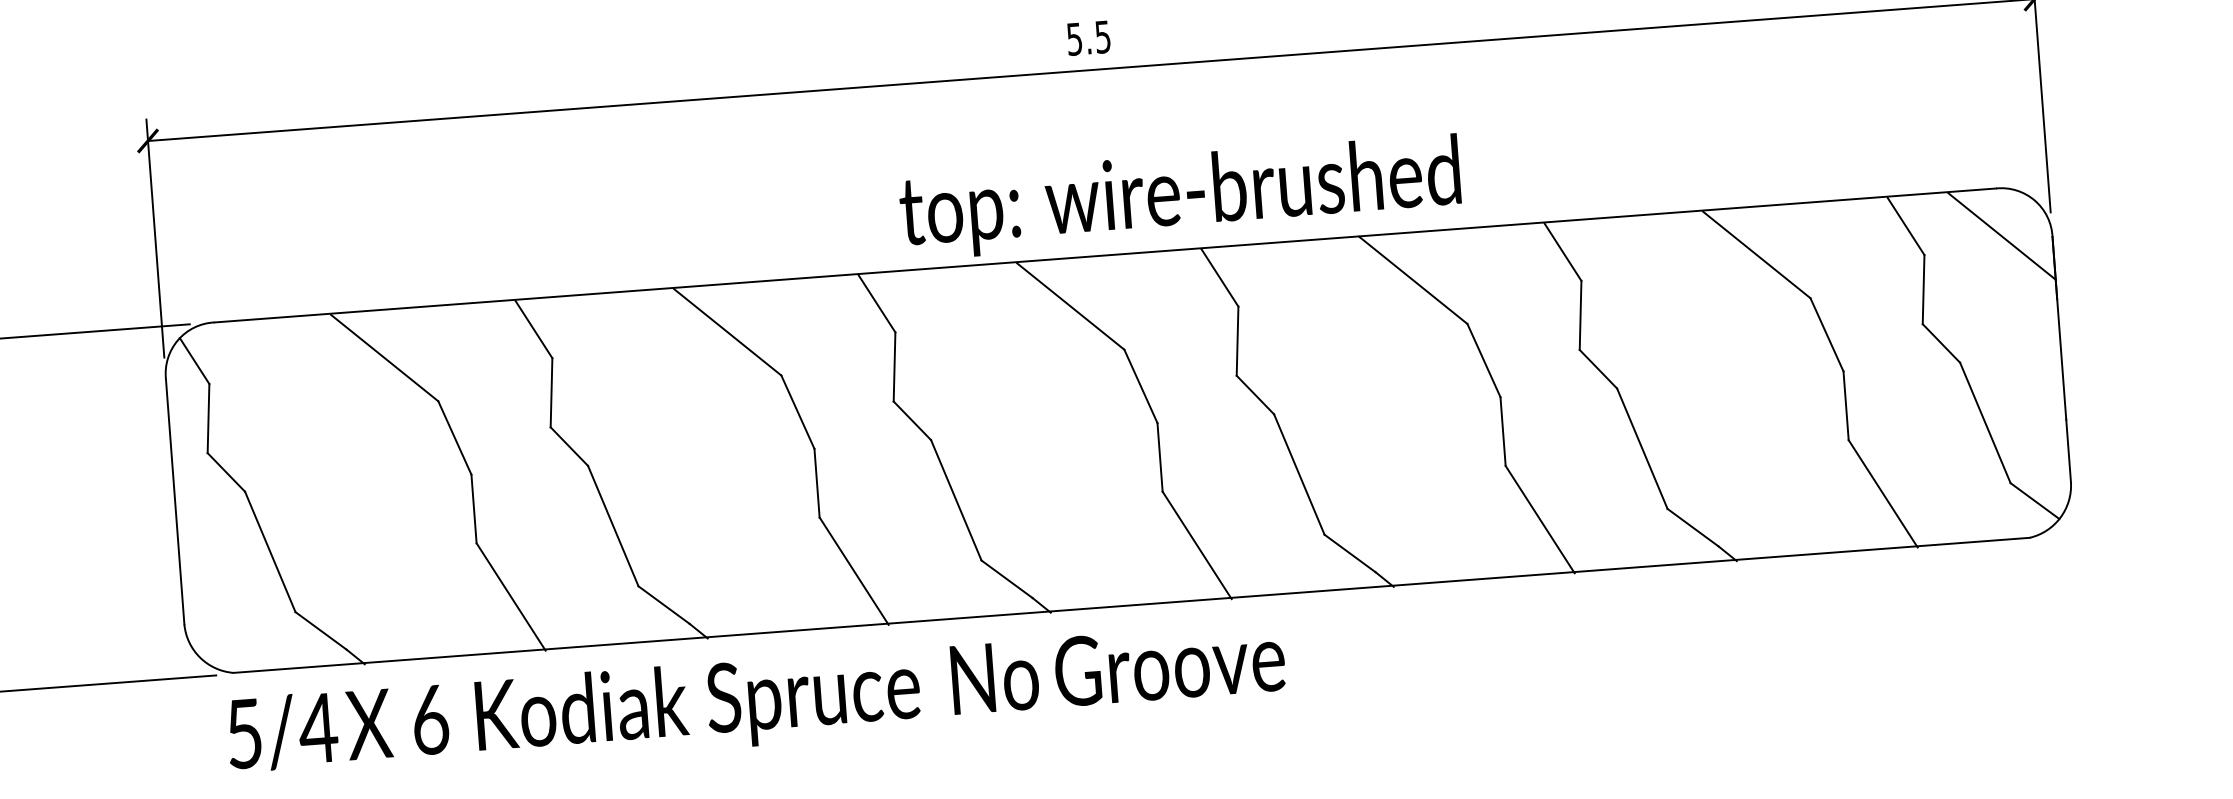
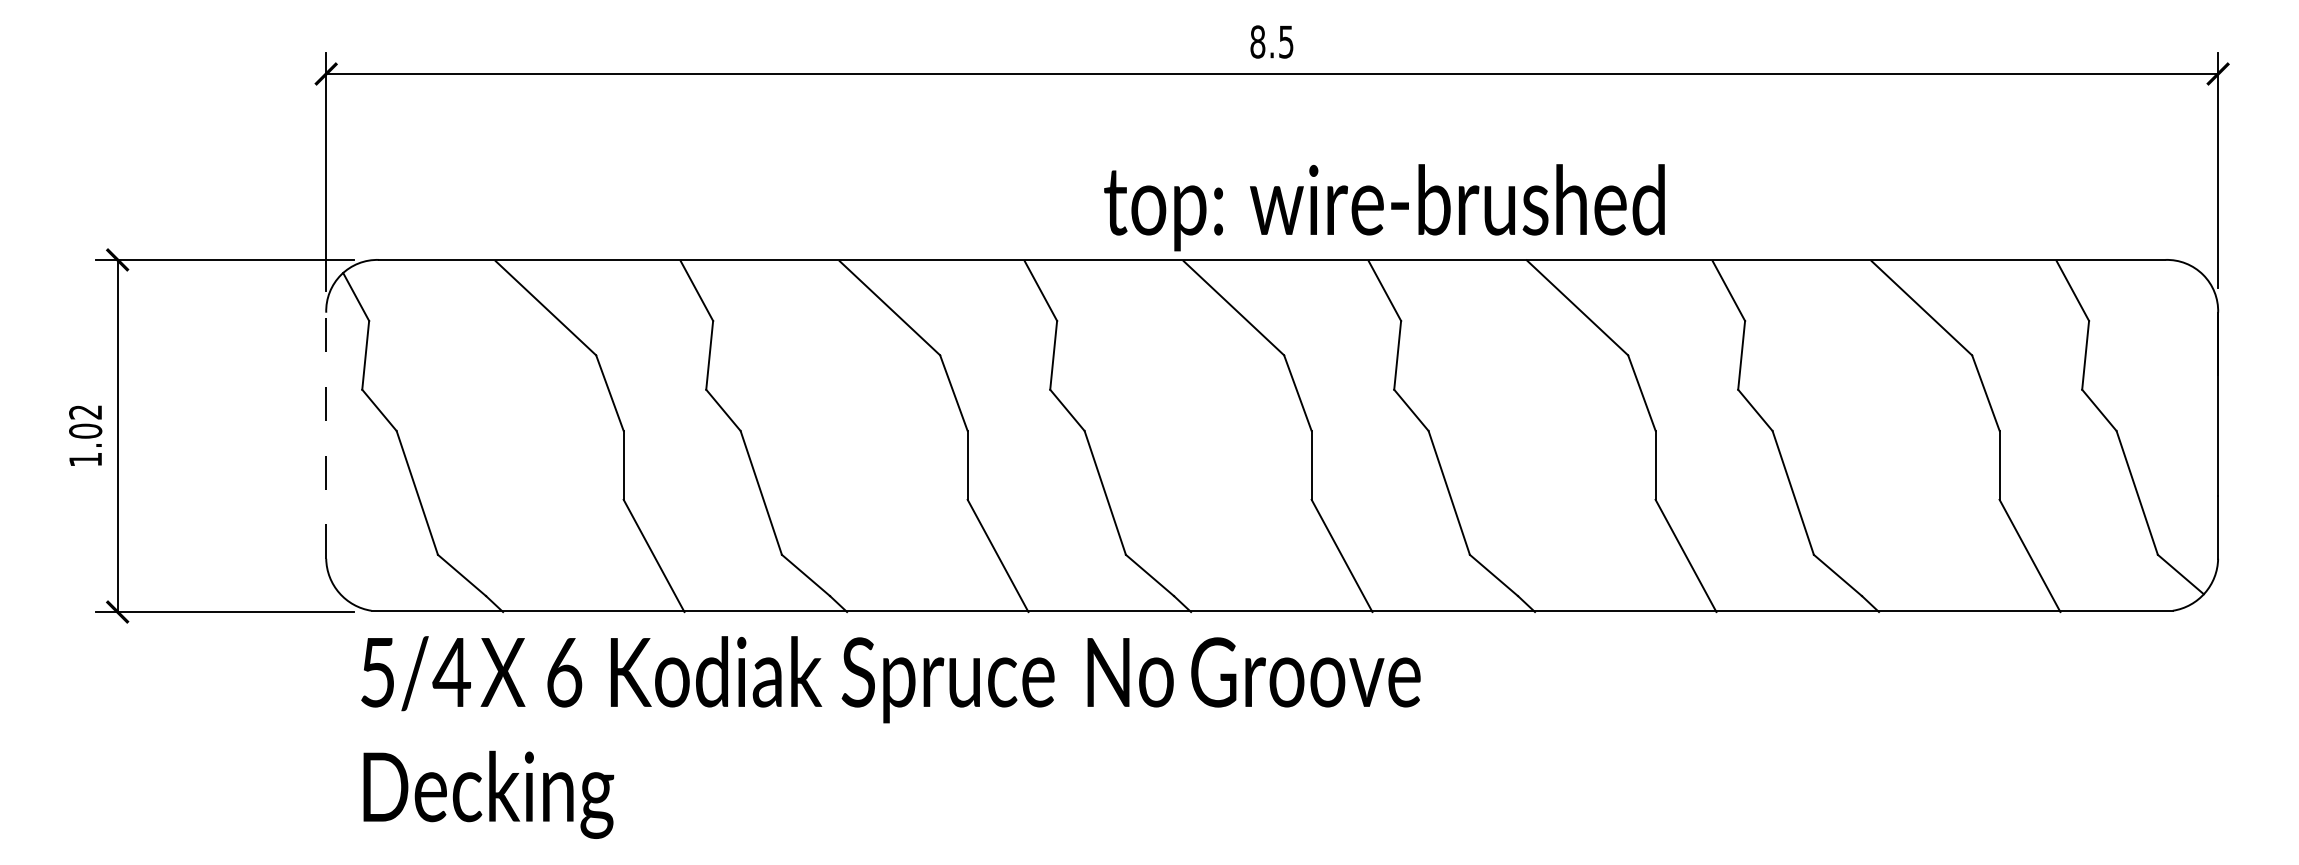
text: (1074, 38) -> (1257, 41), 5.5 -> 8.5
text: (1180, 197) -> (1384, 207), moved
line: (2001, 236) -> (2167, 308), removed
line: (175, 501) -> (326, 435), solid -> dashed

